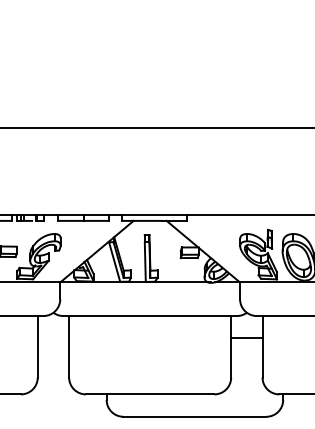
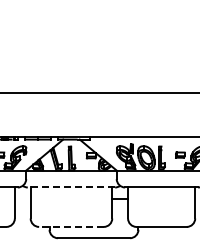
line: (150, 316) -> (71, 187), solid -> dashed
line: (148, 393) -> (70, 226), solid -> dashed

